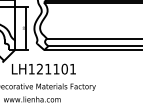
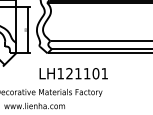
text: (43, 68) -> (73, 72), moved

